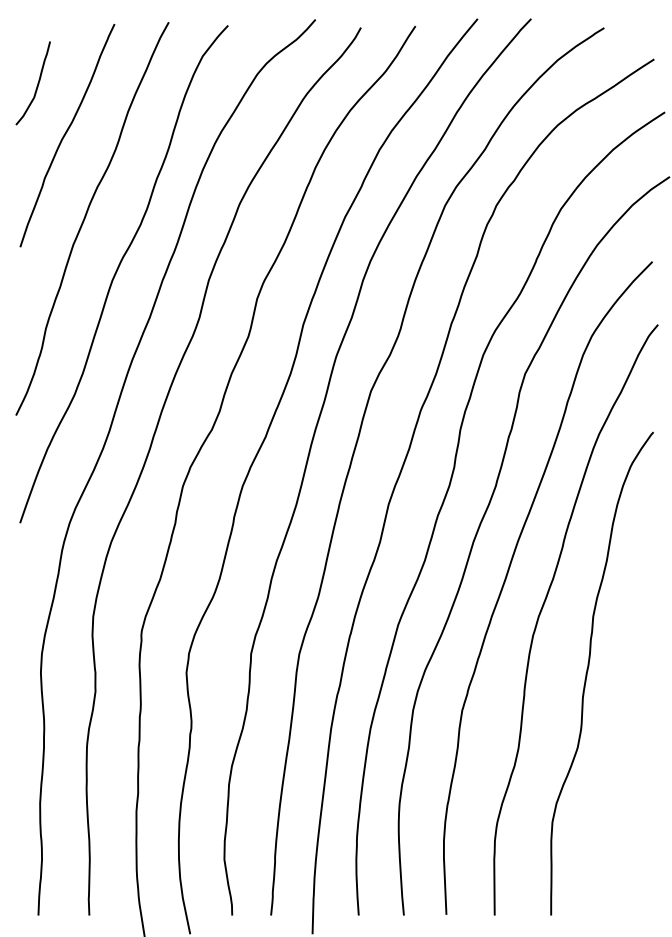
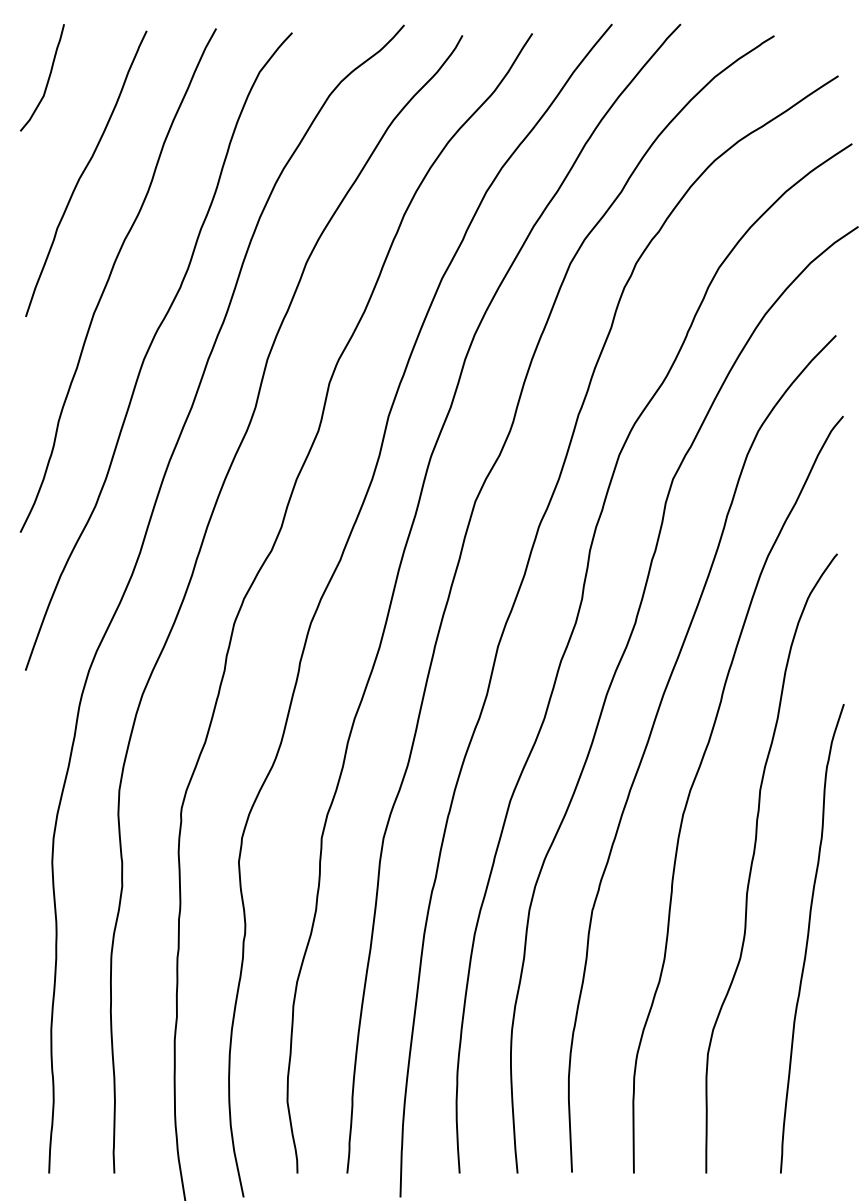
curve: (37, 84) -> (47, 79), moved
curve: (630, 732) -> (808, 938), added

